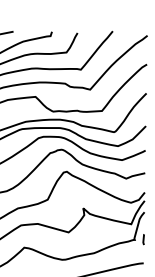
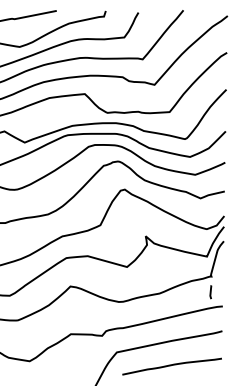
line: (143, 239) -> (210, 292), moved

